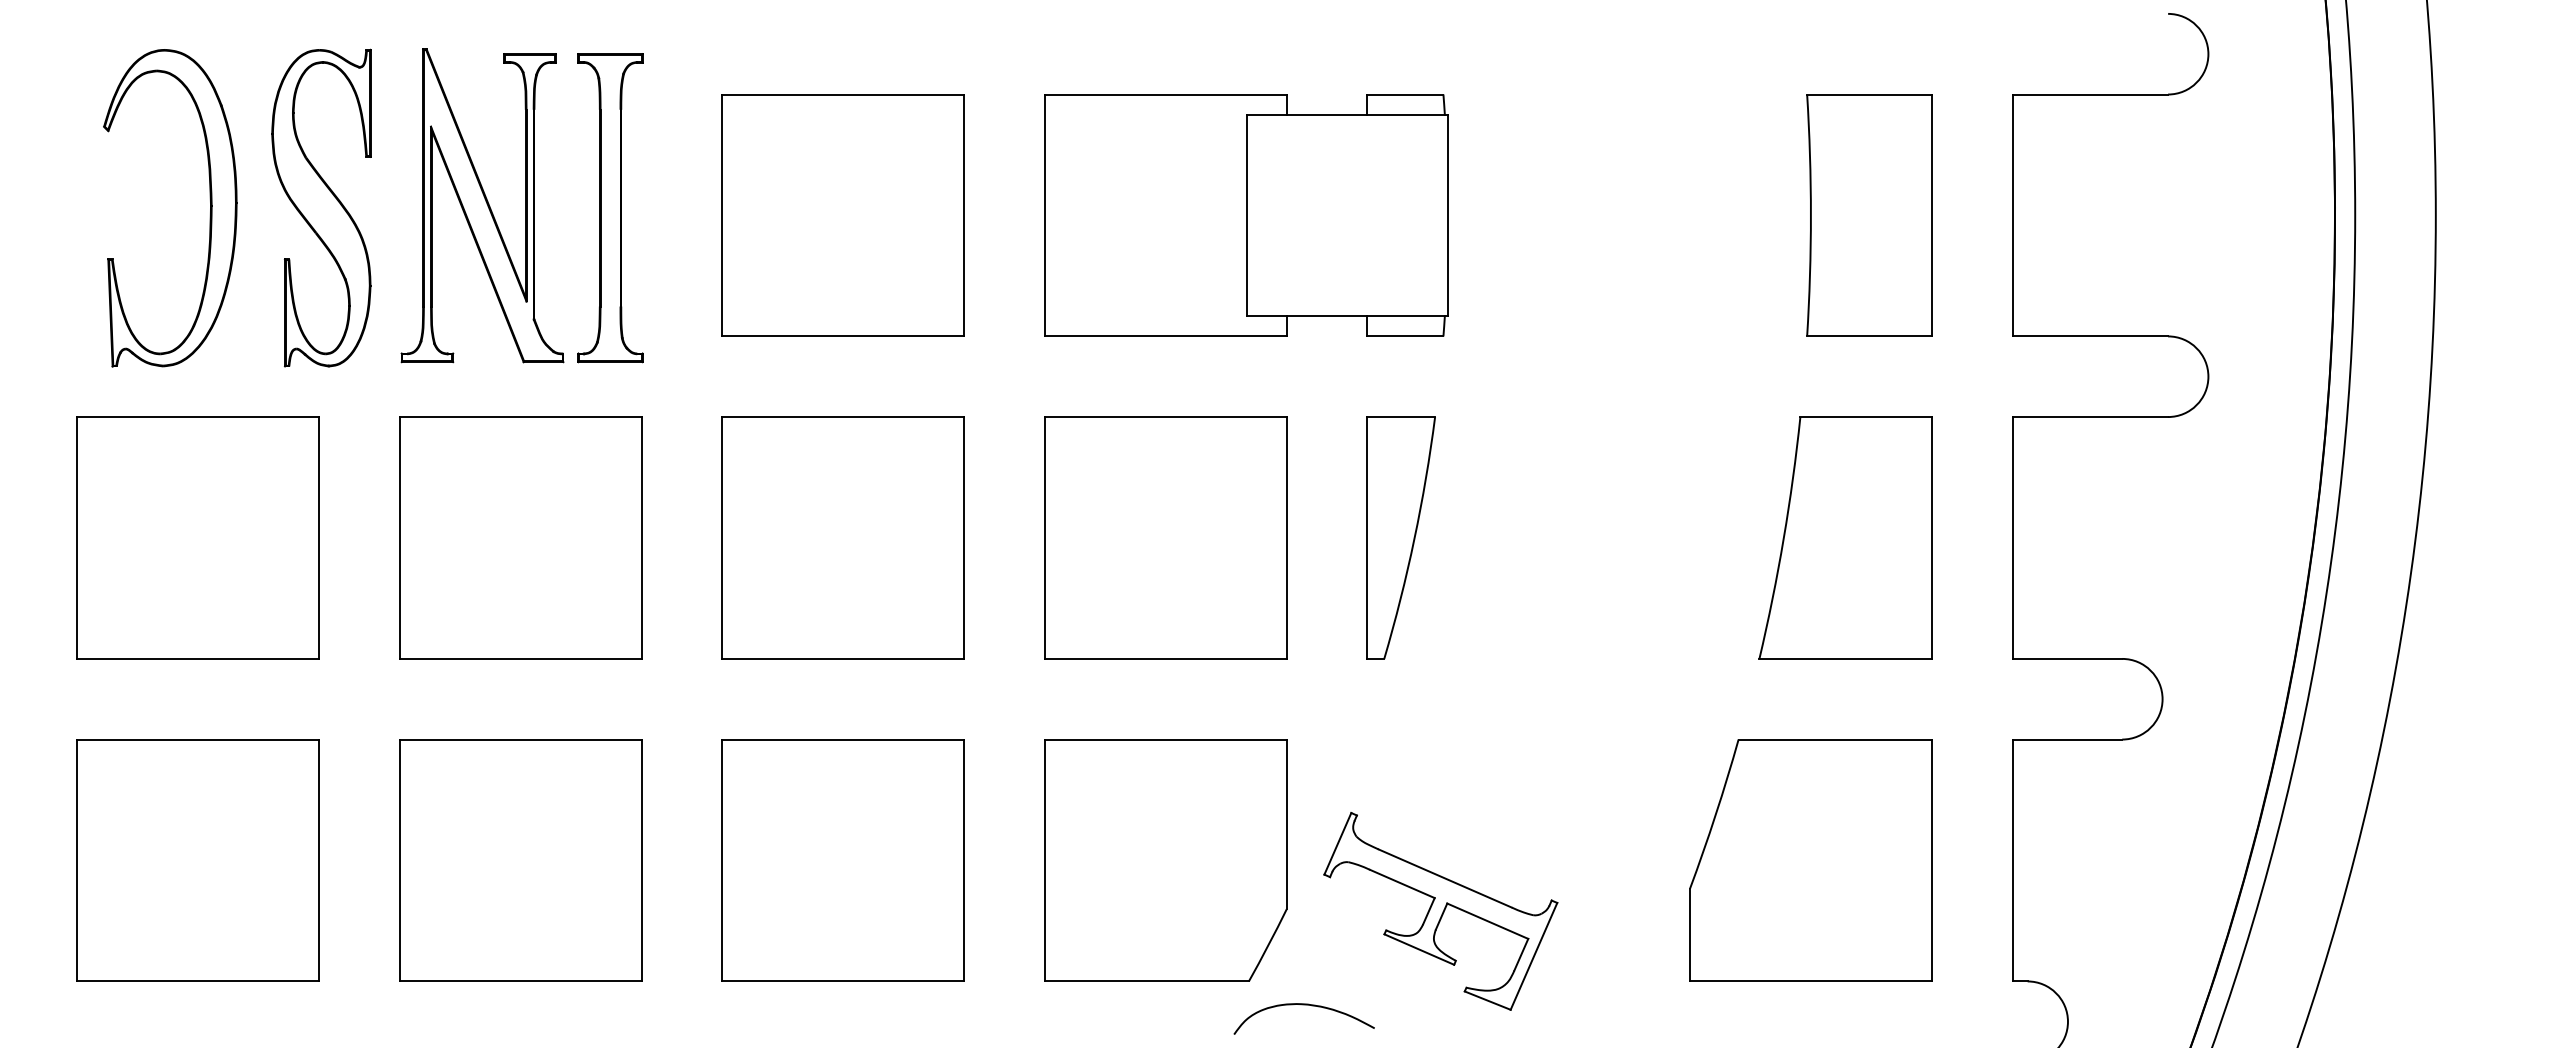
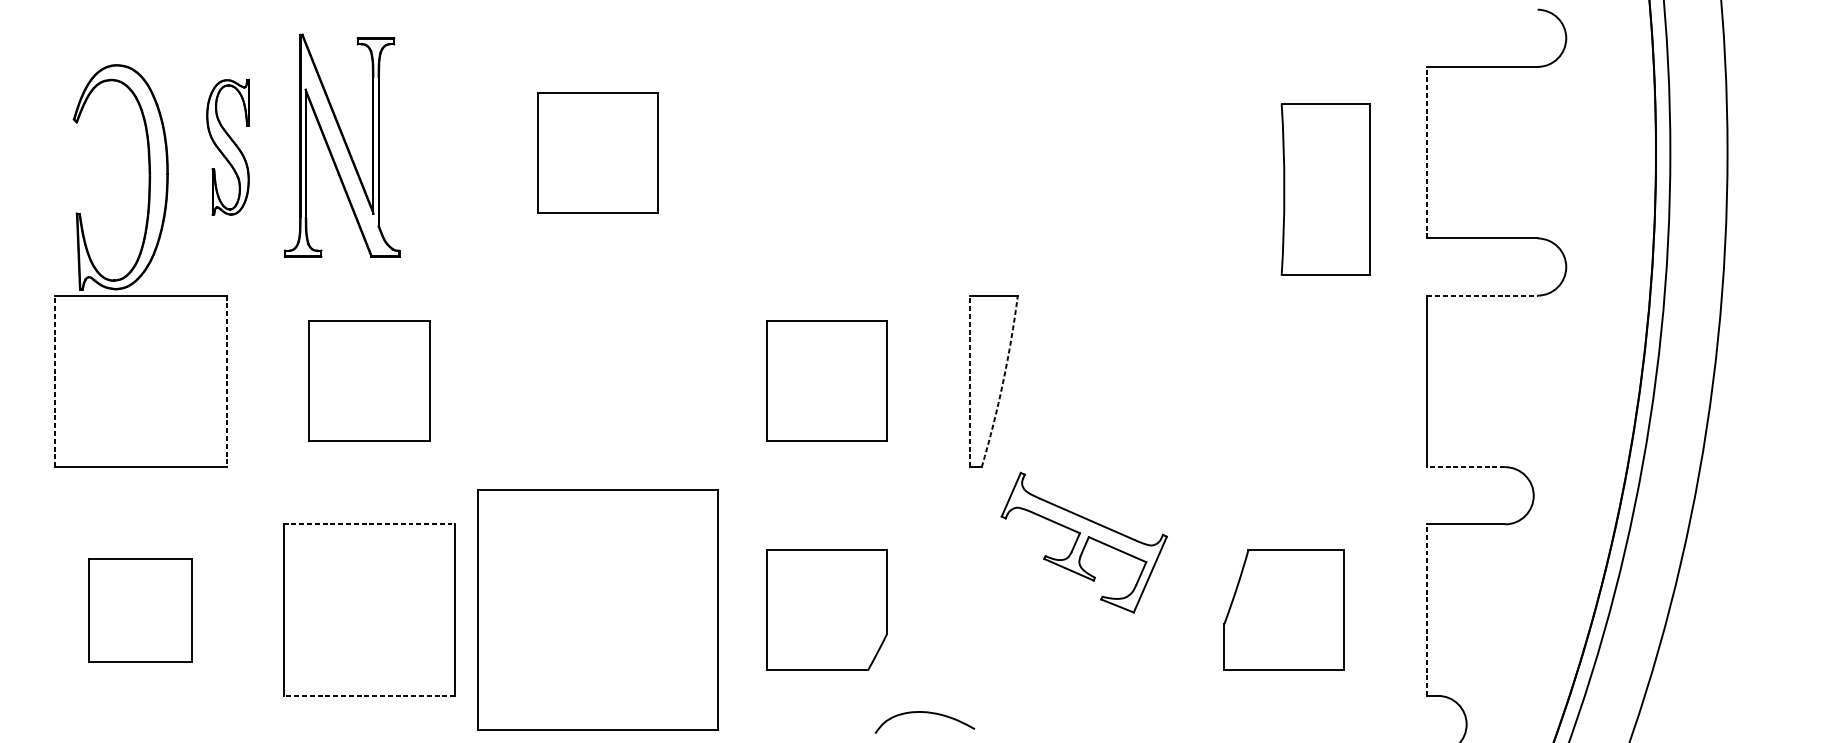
part: (321, 207) -> (228, 147), size x0.6
part: (610, 208) -> (433, 147), removed
part: (209, 215) -> (148, 182), moved
part: (842, 215) -> (597, 152), size x0.7
part: (1246, 215) -> (884, 152), removed
part: (1869, 215) -> (1325, 189), moved
line: (2012, 215) -> (1427, 152), solid -> dashed
line: (2090, 417) -> (1482, 295), solid -> dashed
line: (77, 537) -> (55, 381), solid -> dashed
line: (319, 537) -> (226, 381), solid -> dashed
part: (520, 537) -> (369, 381), size x0.7
part: (842, 537) -> (597, 381), removed
part: (1165, 537) -> (826, 381), size x0.7
line: (1367, 537) -> (969, 381), solid -> dashed
part: (1845, 537) -> (1308, 381), removed
arc: (1414, 538) -> (1003, 381), solid -> dashed
line: (2067, 658) -> (1466, 466), solid -> dashed
line: (520, 739) -> (369, 524), solid -> dashed
part: (197, 860) -> (140, 610), size x0.6
part: (842, 860) -> (597, 610), size x1.4
part: (1165, 860) -> (826, 610), size x0.7
part: (1810, 860) -> (1284, 610), size x0.7
line: (2012, 860) -> (1427, 610), solid -> dashed
part: (1440, 911) -> (1084, 542), moved
line: (520, 981) -> (369, 695), solid -> dashed

